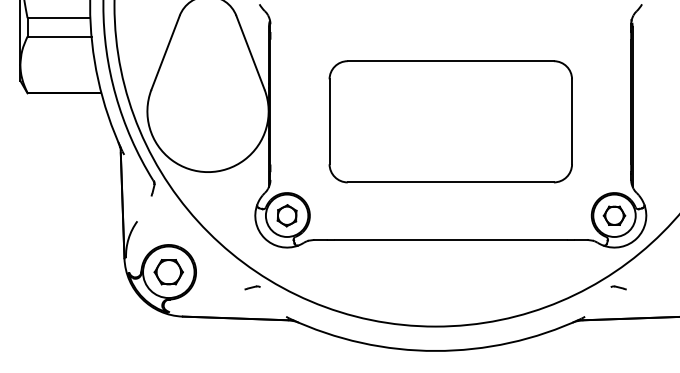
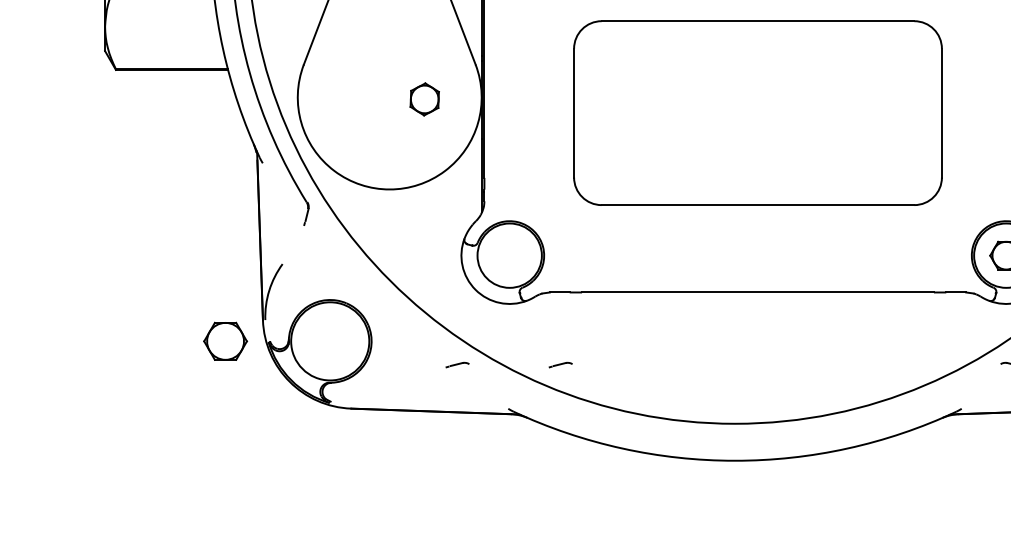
part: (286, 215) -> (423, 99), moved
part: (168, 272) -> (225, 341), moved
line: (320, 287) -> (560, 364), added

